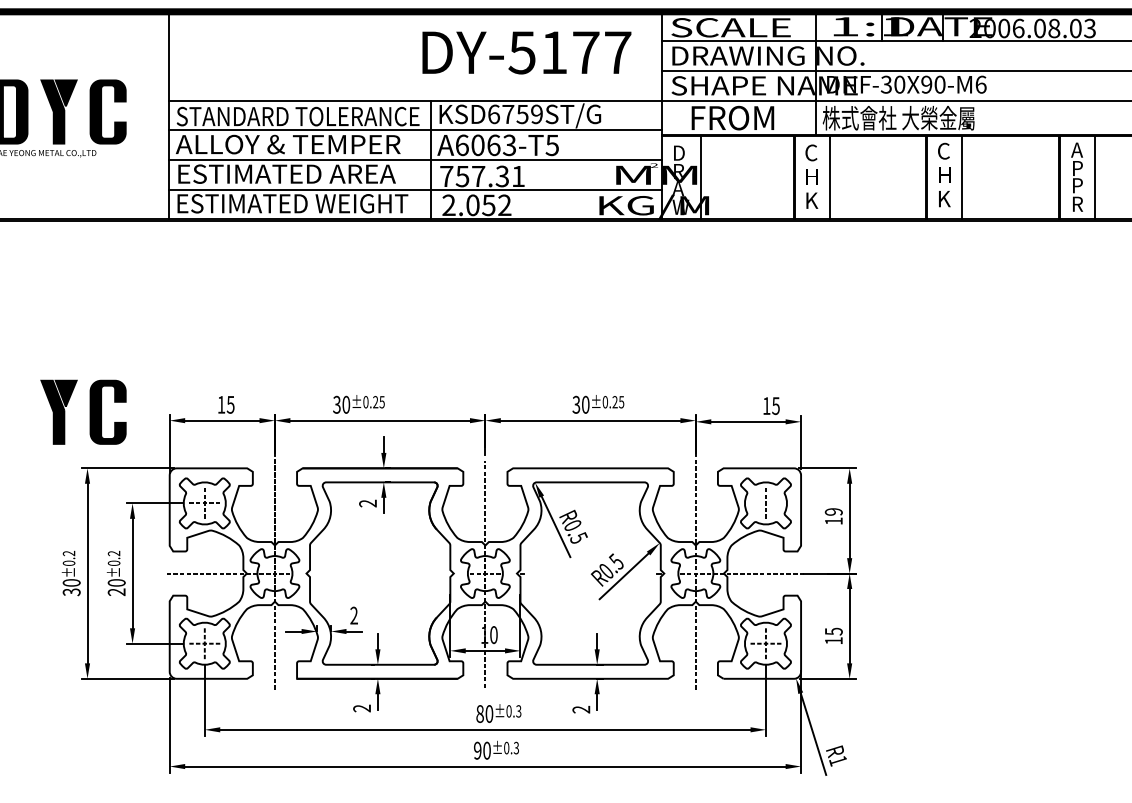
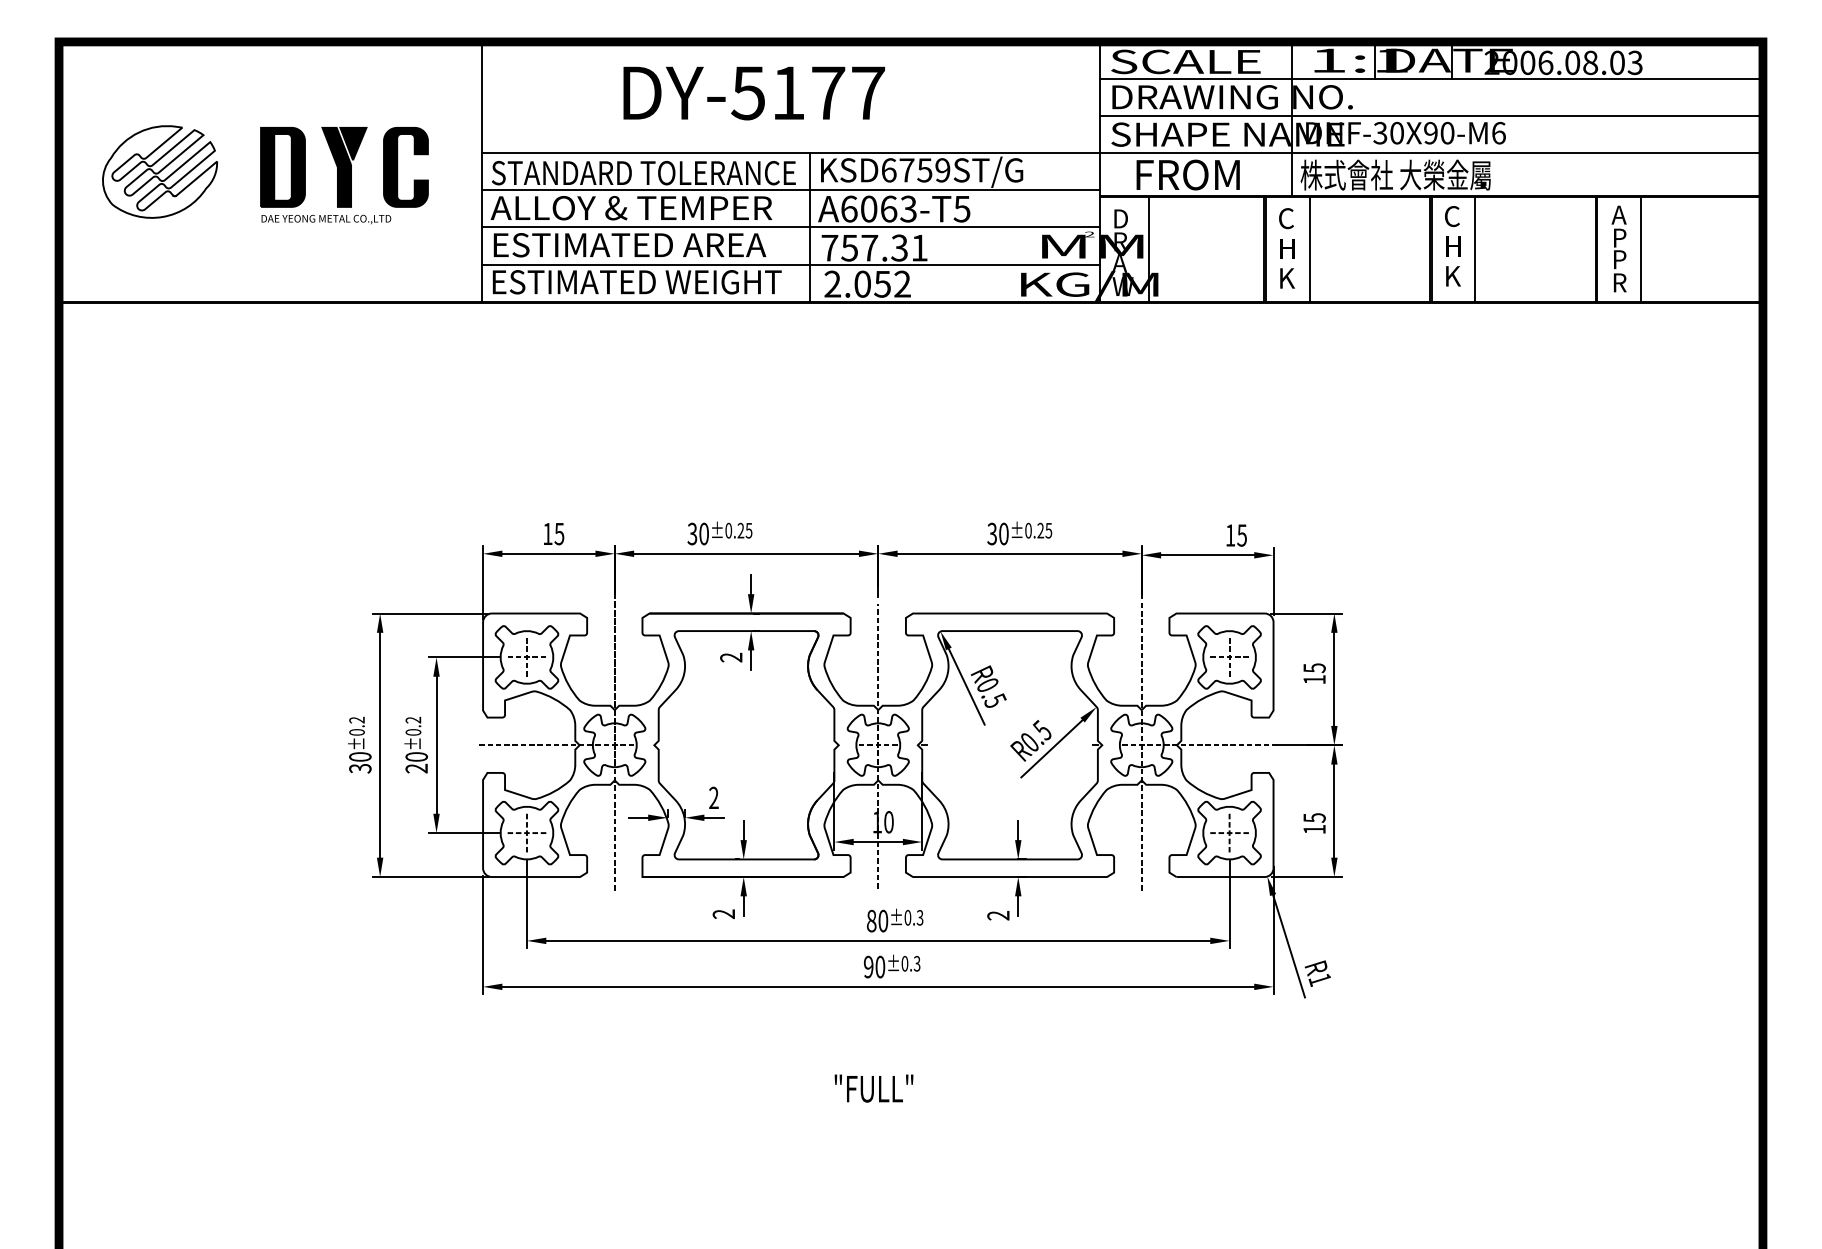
text: (526, 53) -> (753, 93), moved
part: (90, 412) -> (383, 543), removed
line: (765, 503) -> (1229, 657), added
text: (833, 512) -> (1314, 668), 19 -> 15

